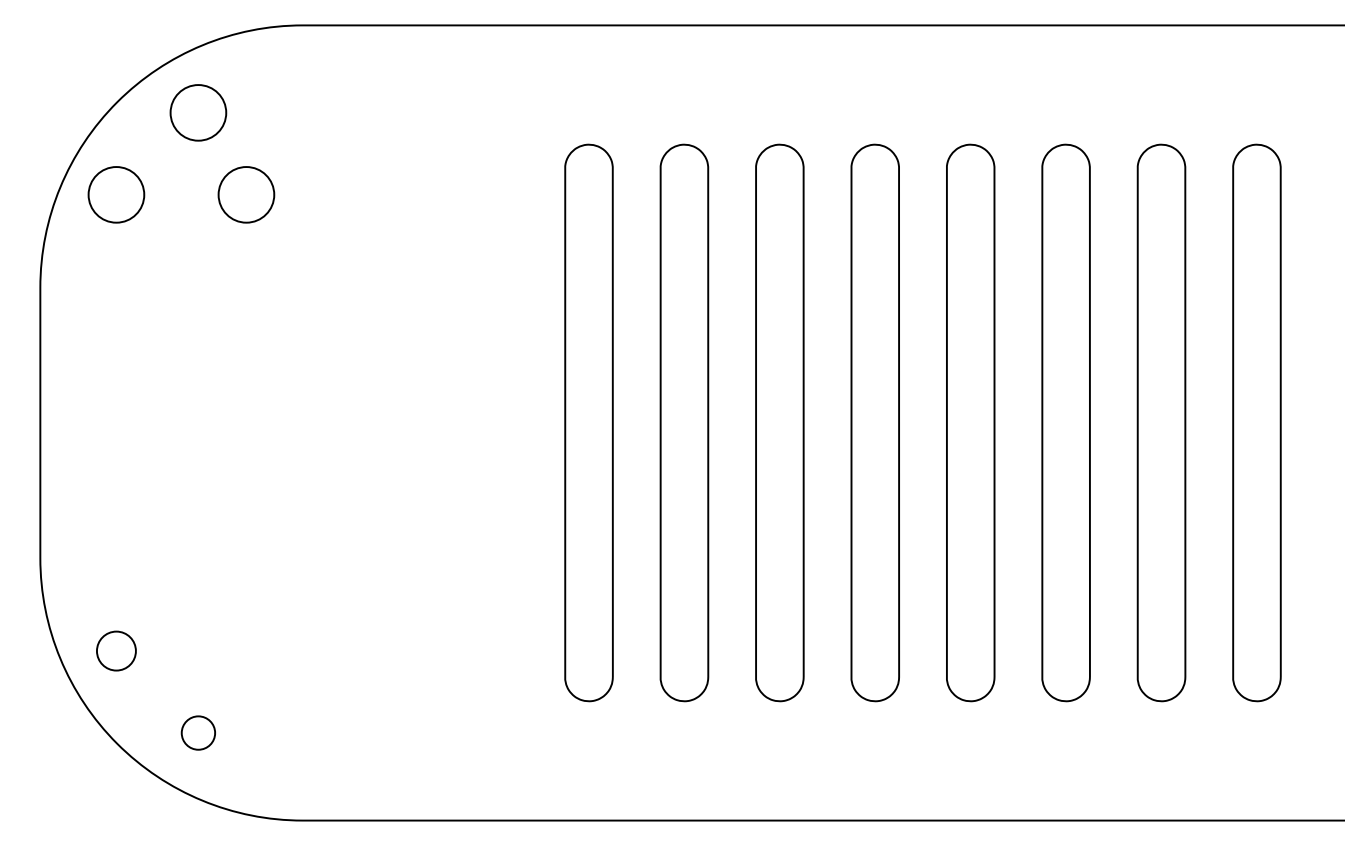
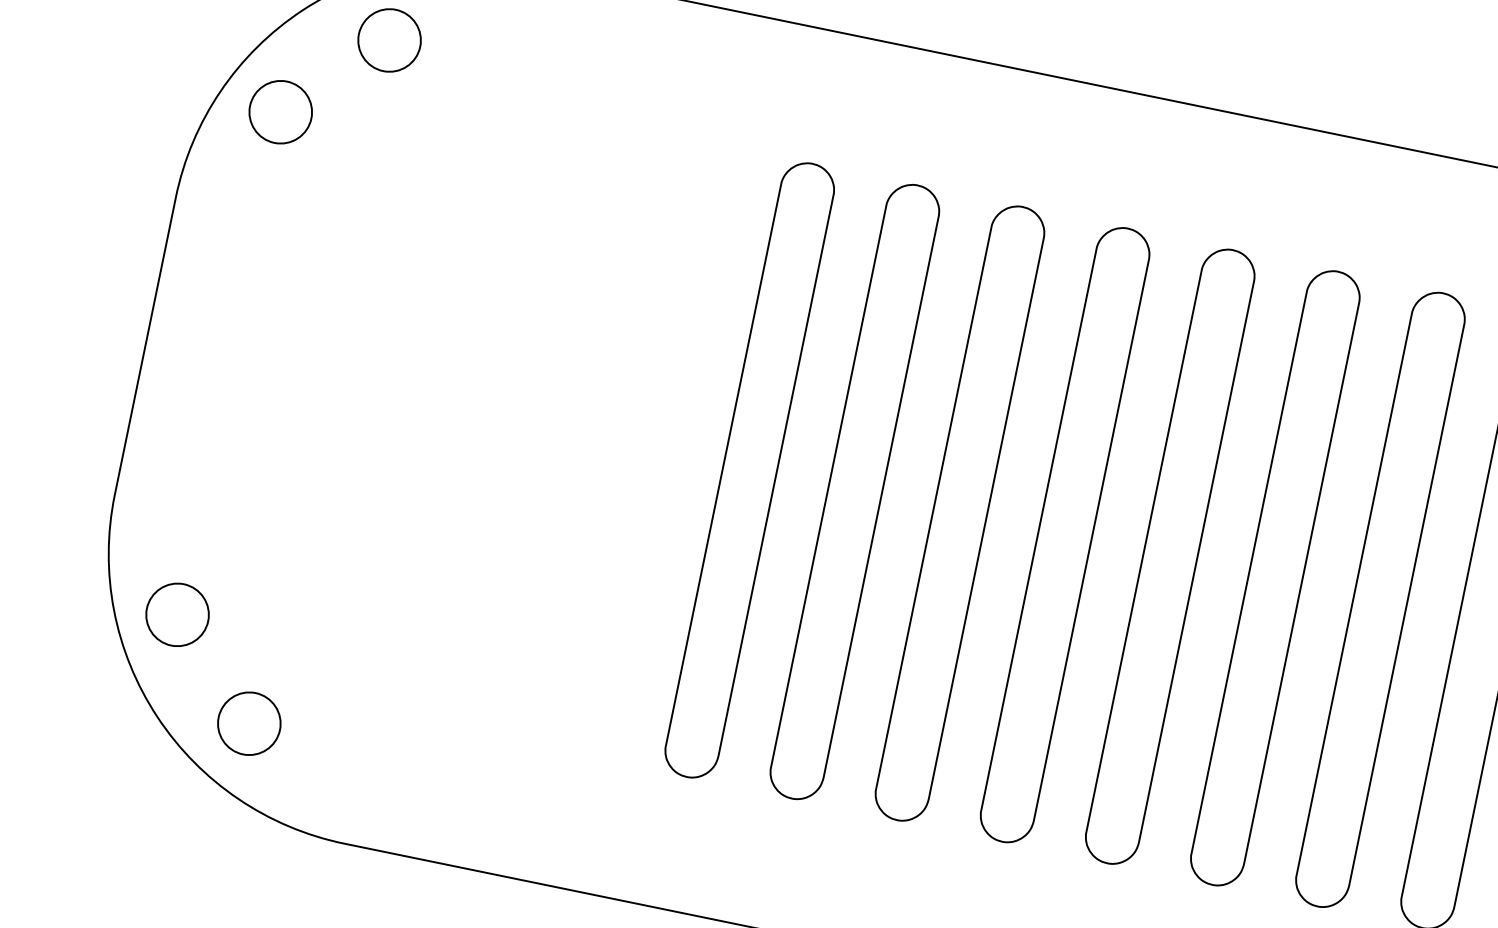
circle: (246, 194) -> (424, 141), removed
circle: (116, 650) -> (177, 614), size x1.43
circle: (198, 732) -> (249, 723), size x1.67

